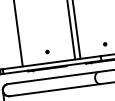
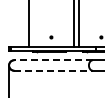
line: (53, 78) -> (53, 60), solid -> dashed
line: (56, 89) -> (54, 70), solid -> dashed

